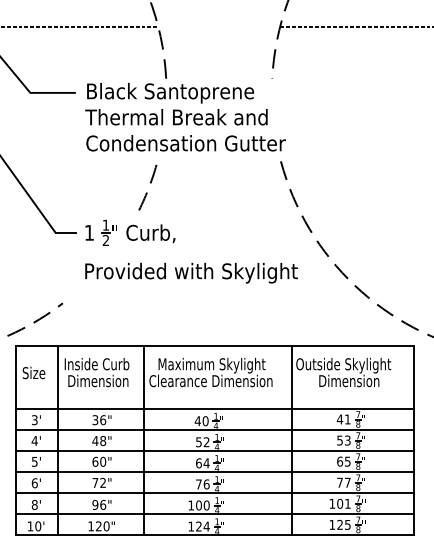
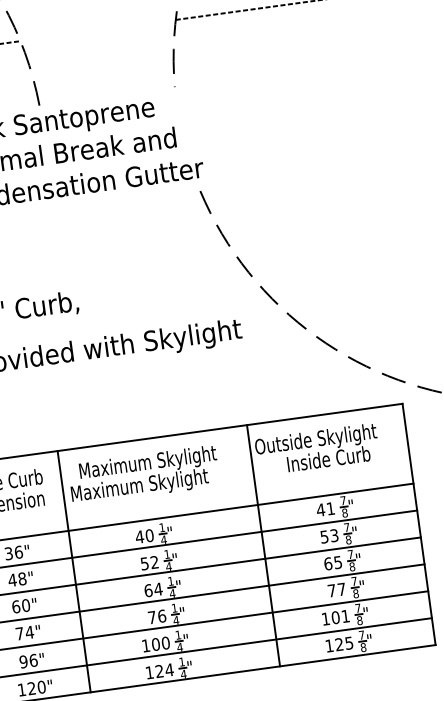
arc: (150, 183) -> (37, 242), removed
text: (351, 380) -> (328, 458), Dimension -> Inside Curb
text: (210, 382) -> (149, 485), Clearance Dimension -> Maximum Skylight
text: (103, 482) -> (30, 631), 72" -> 74"

